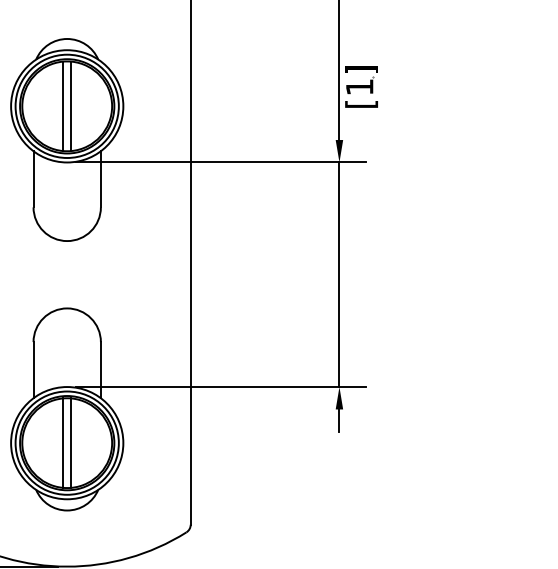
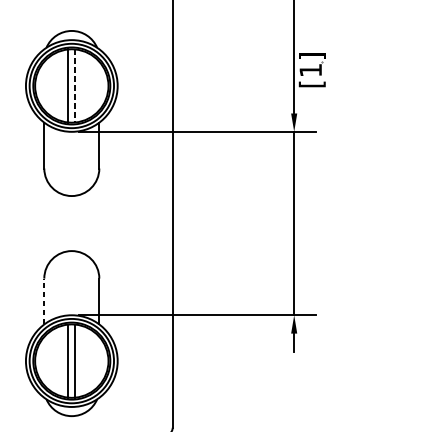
line: (71, 106) -> (75, 86), solid -> dashed
line: (33, 369) -> (44, 300), solid -> dashed

